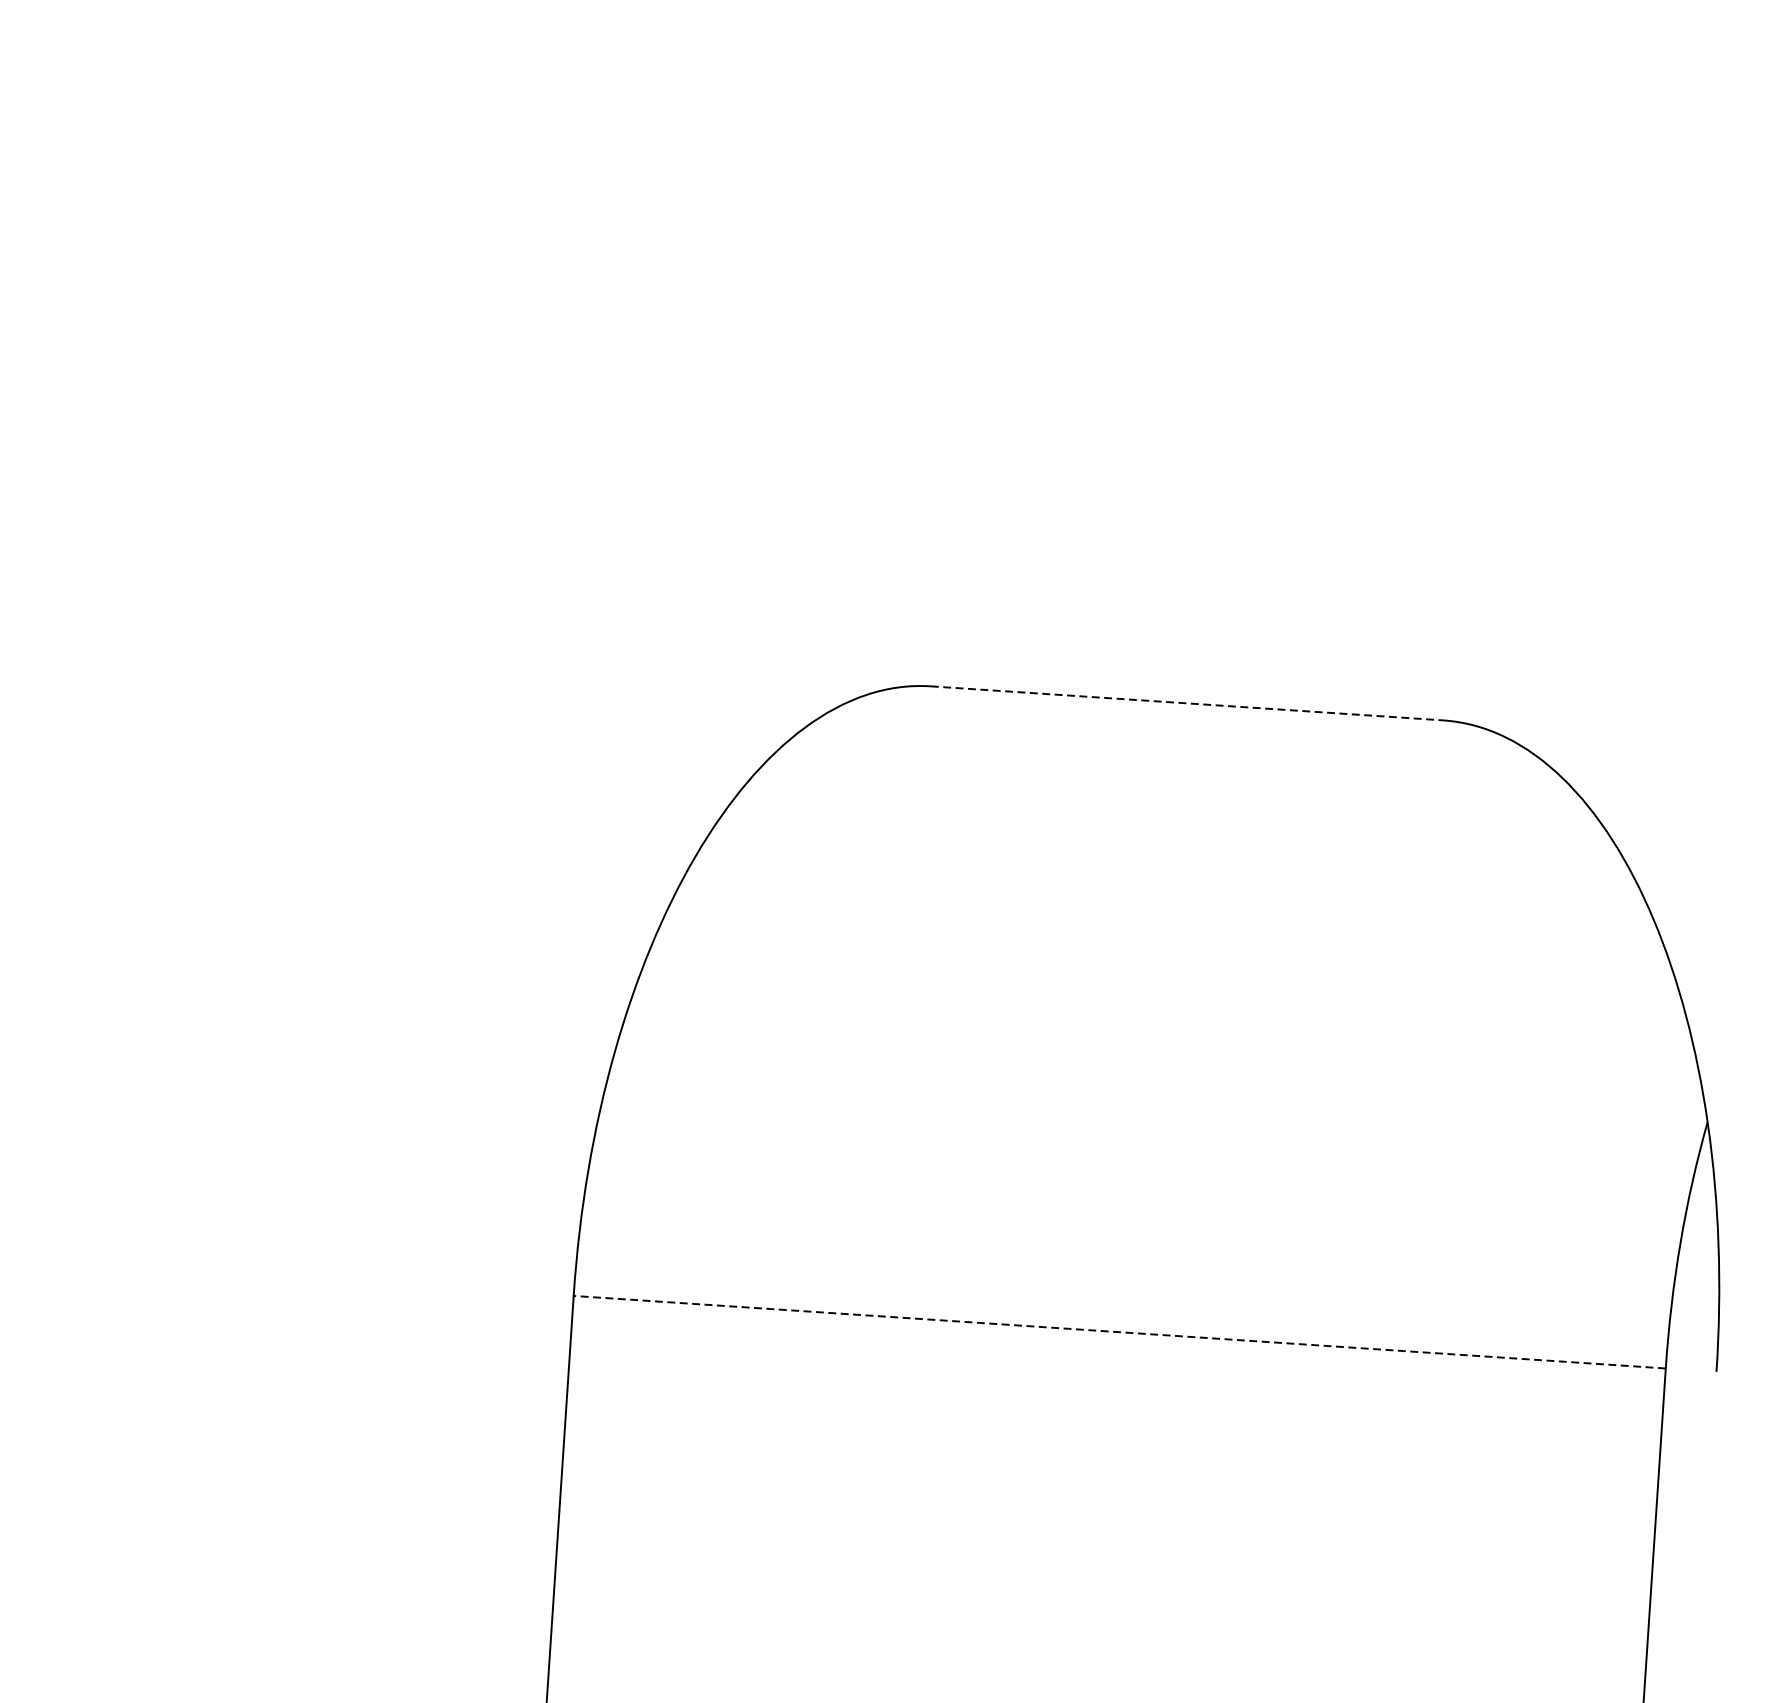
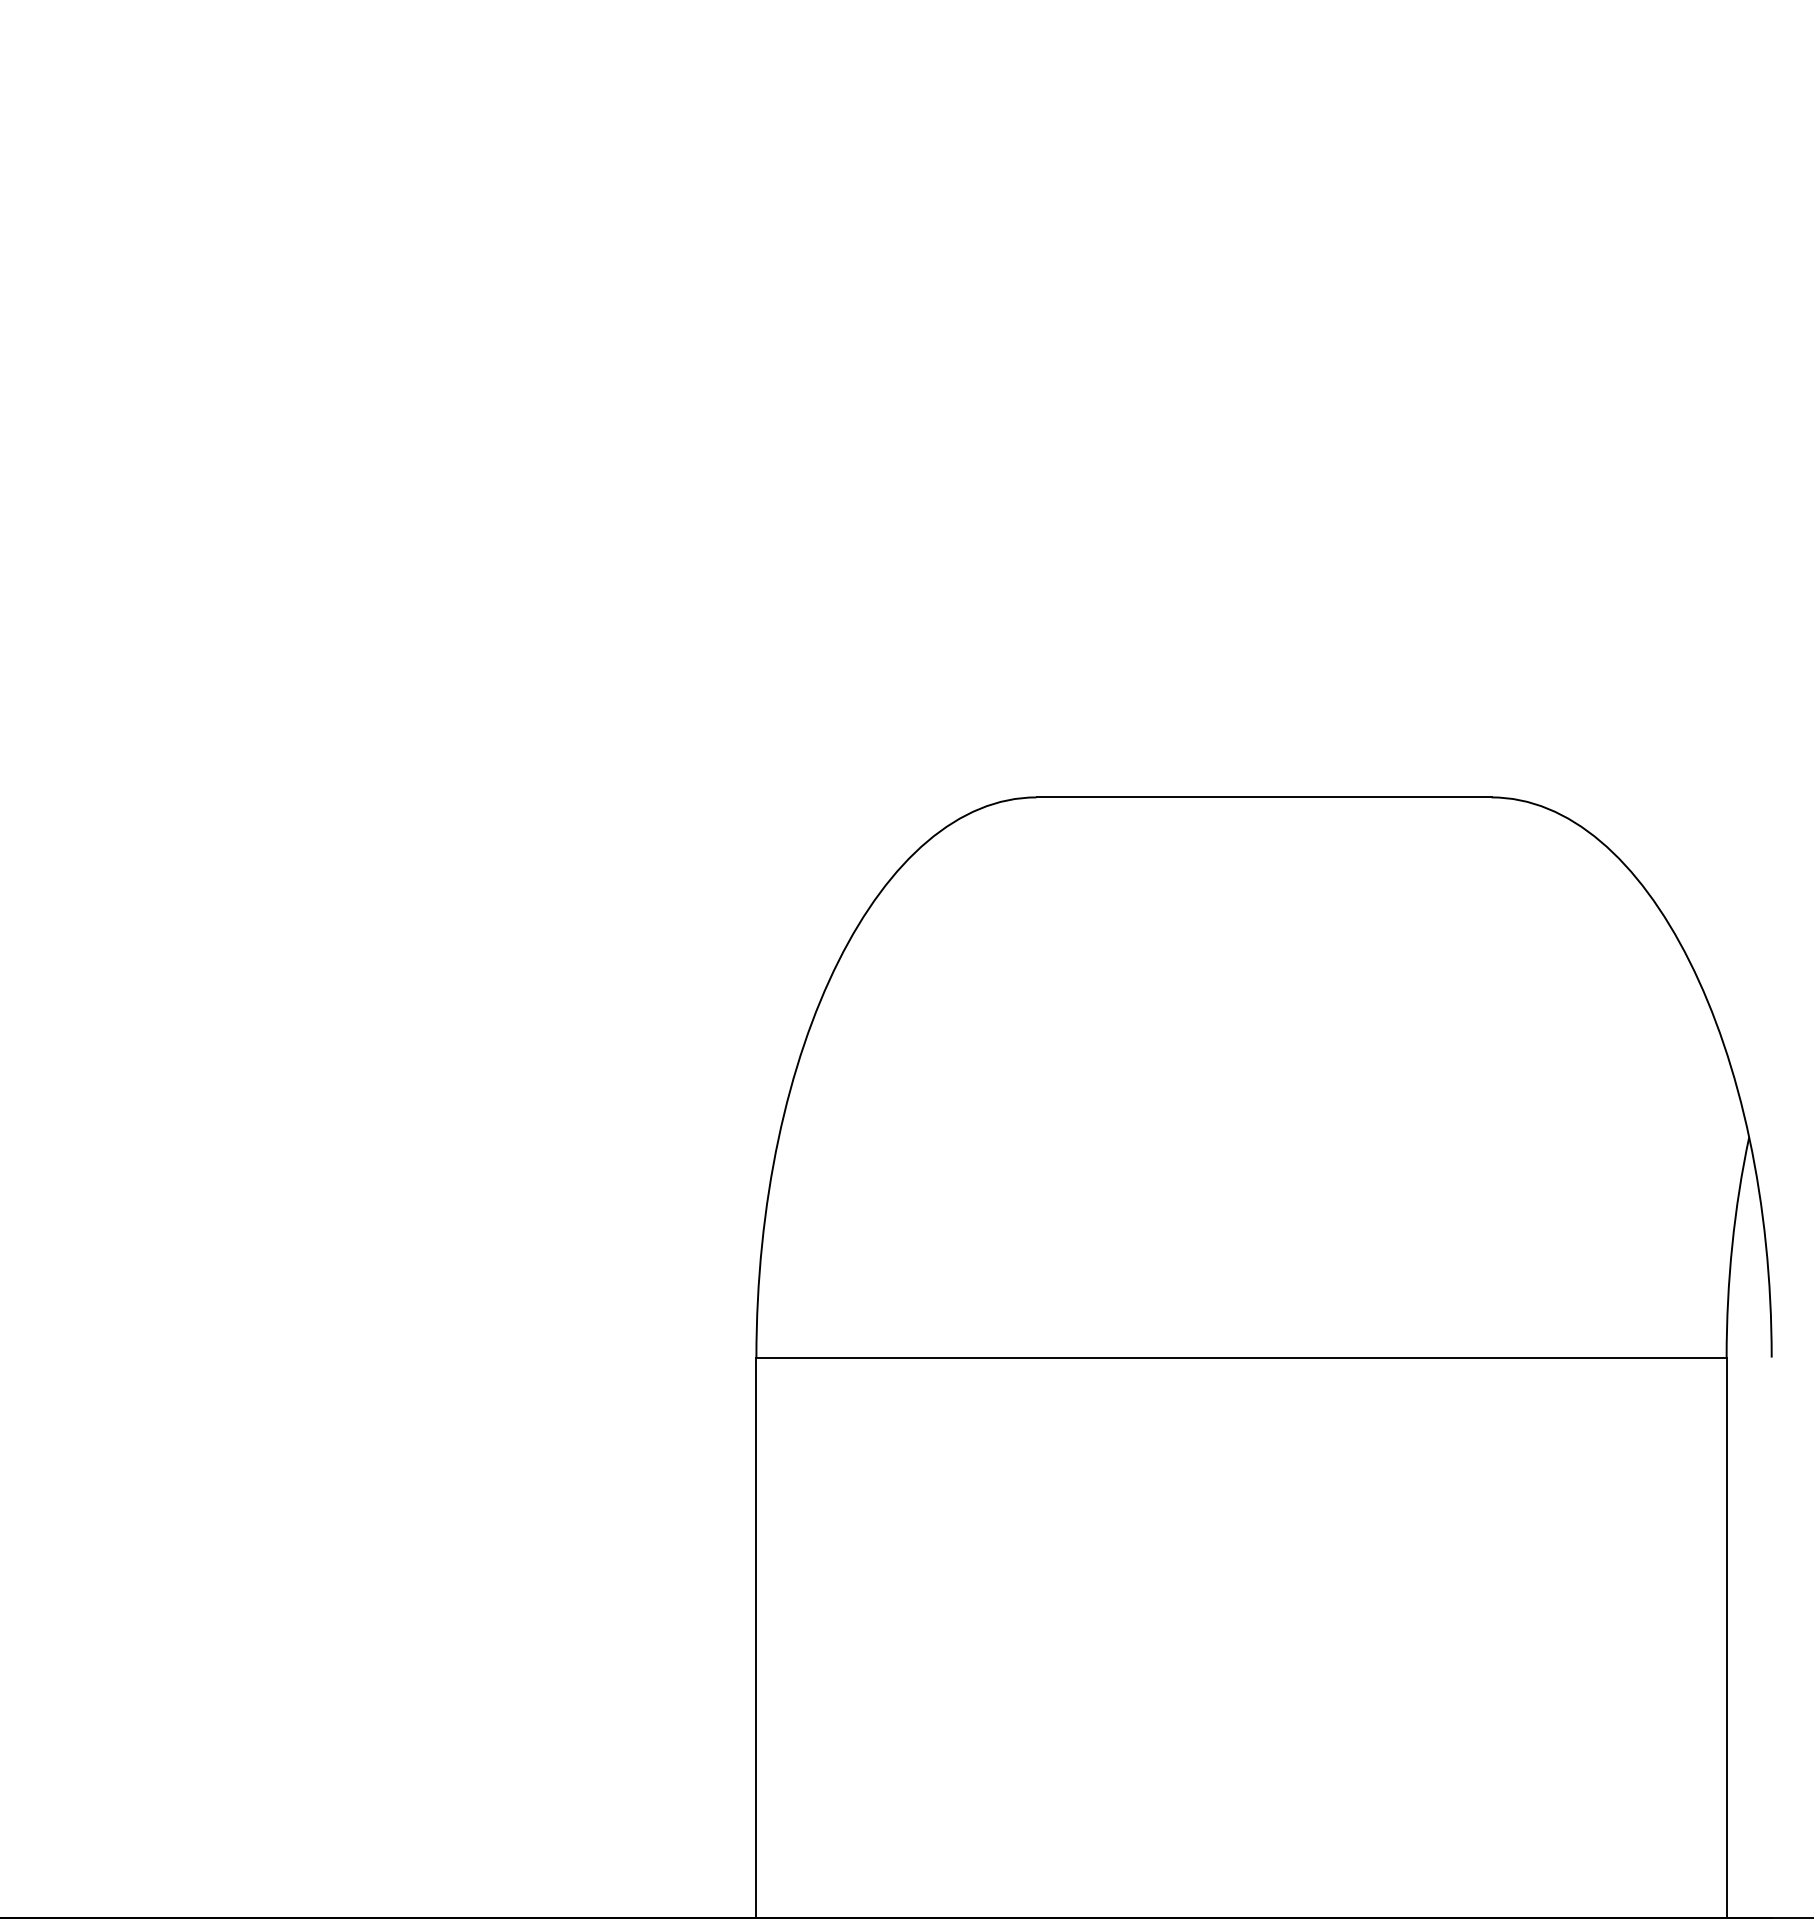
line: (1187, 703) -> (1264, 797), dashed -> solid
line: (1119, 1332) -> (1241, 1357), dashed -> solid

